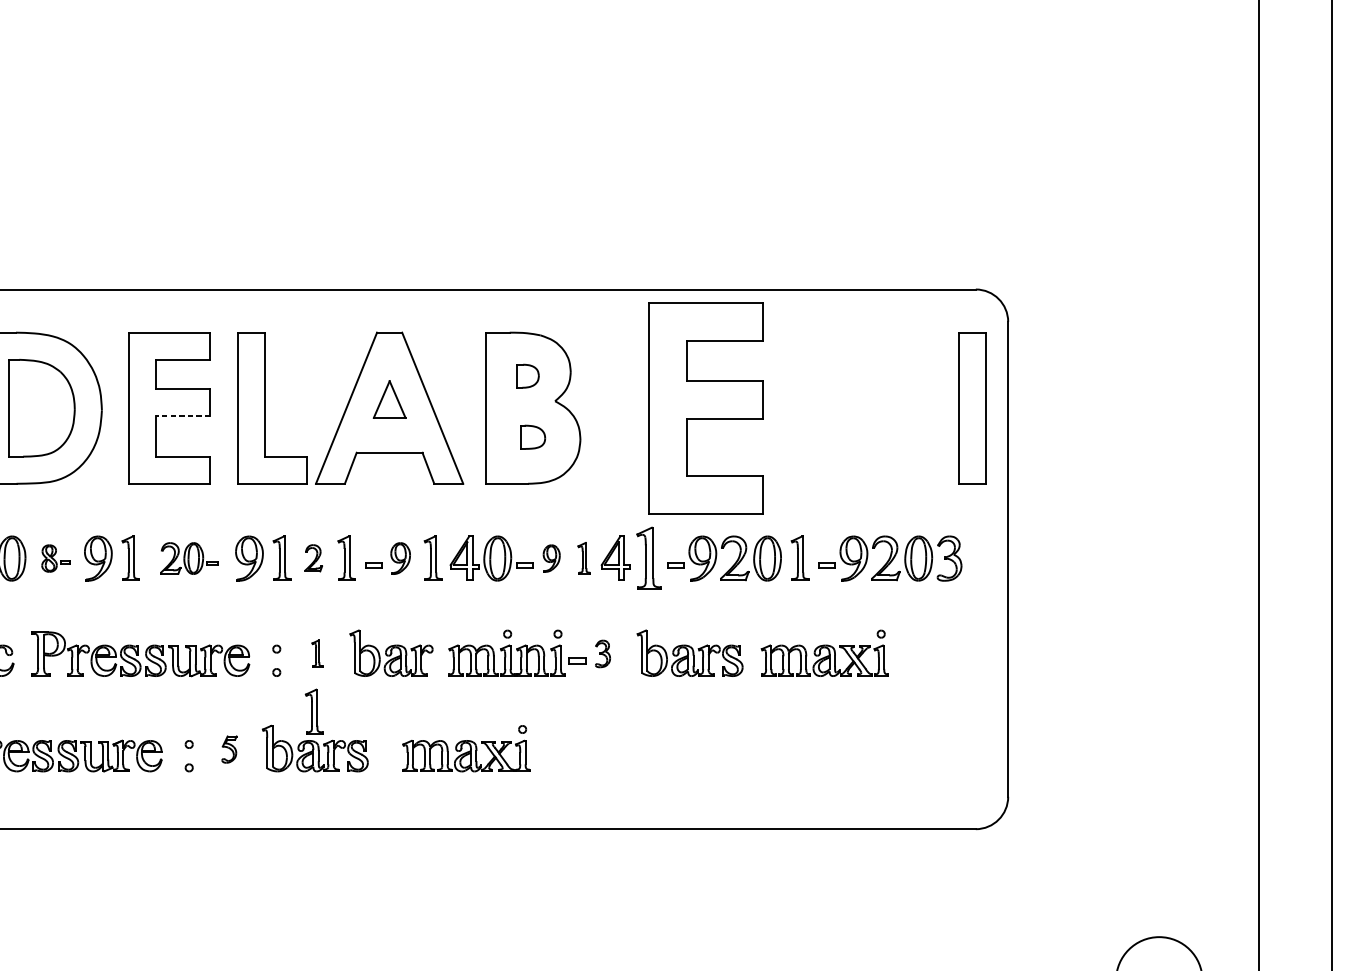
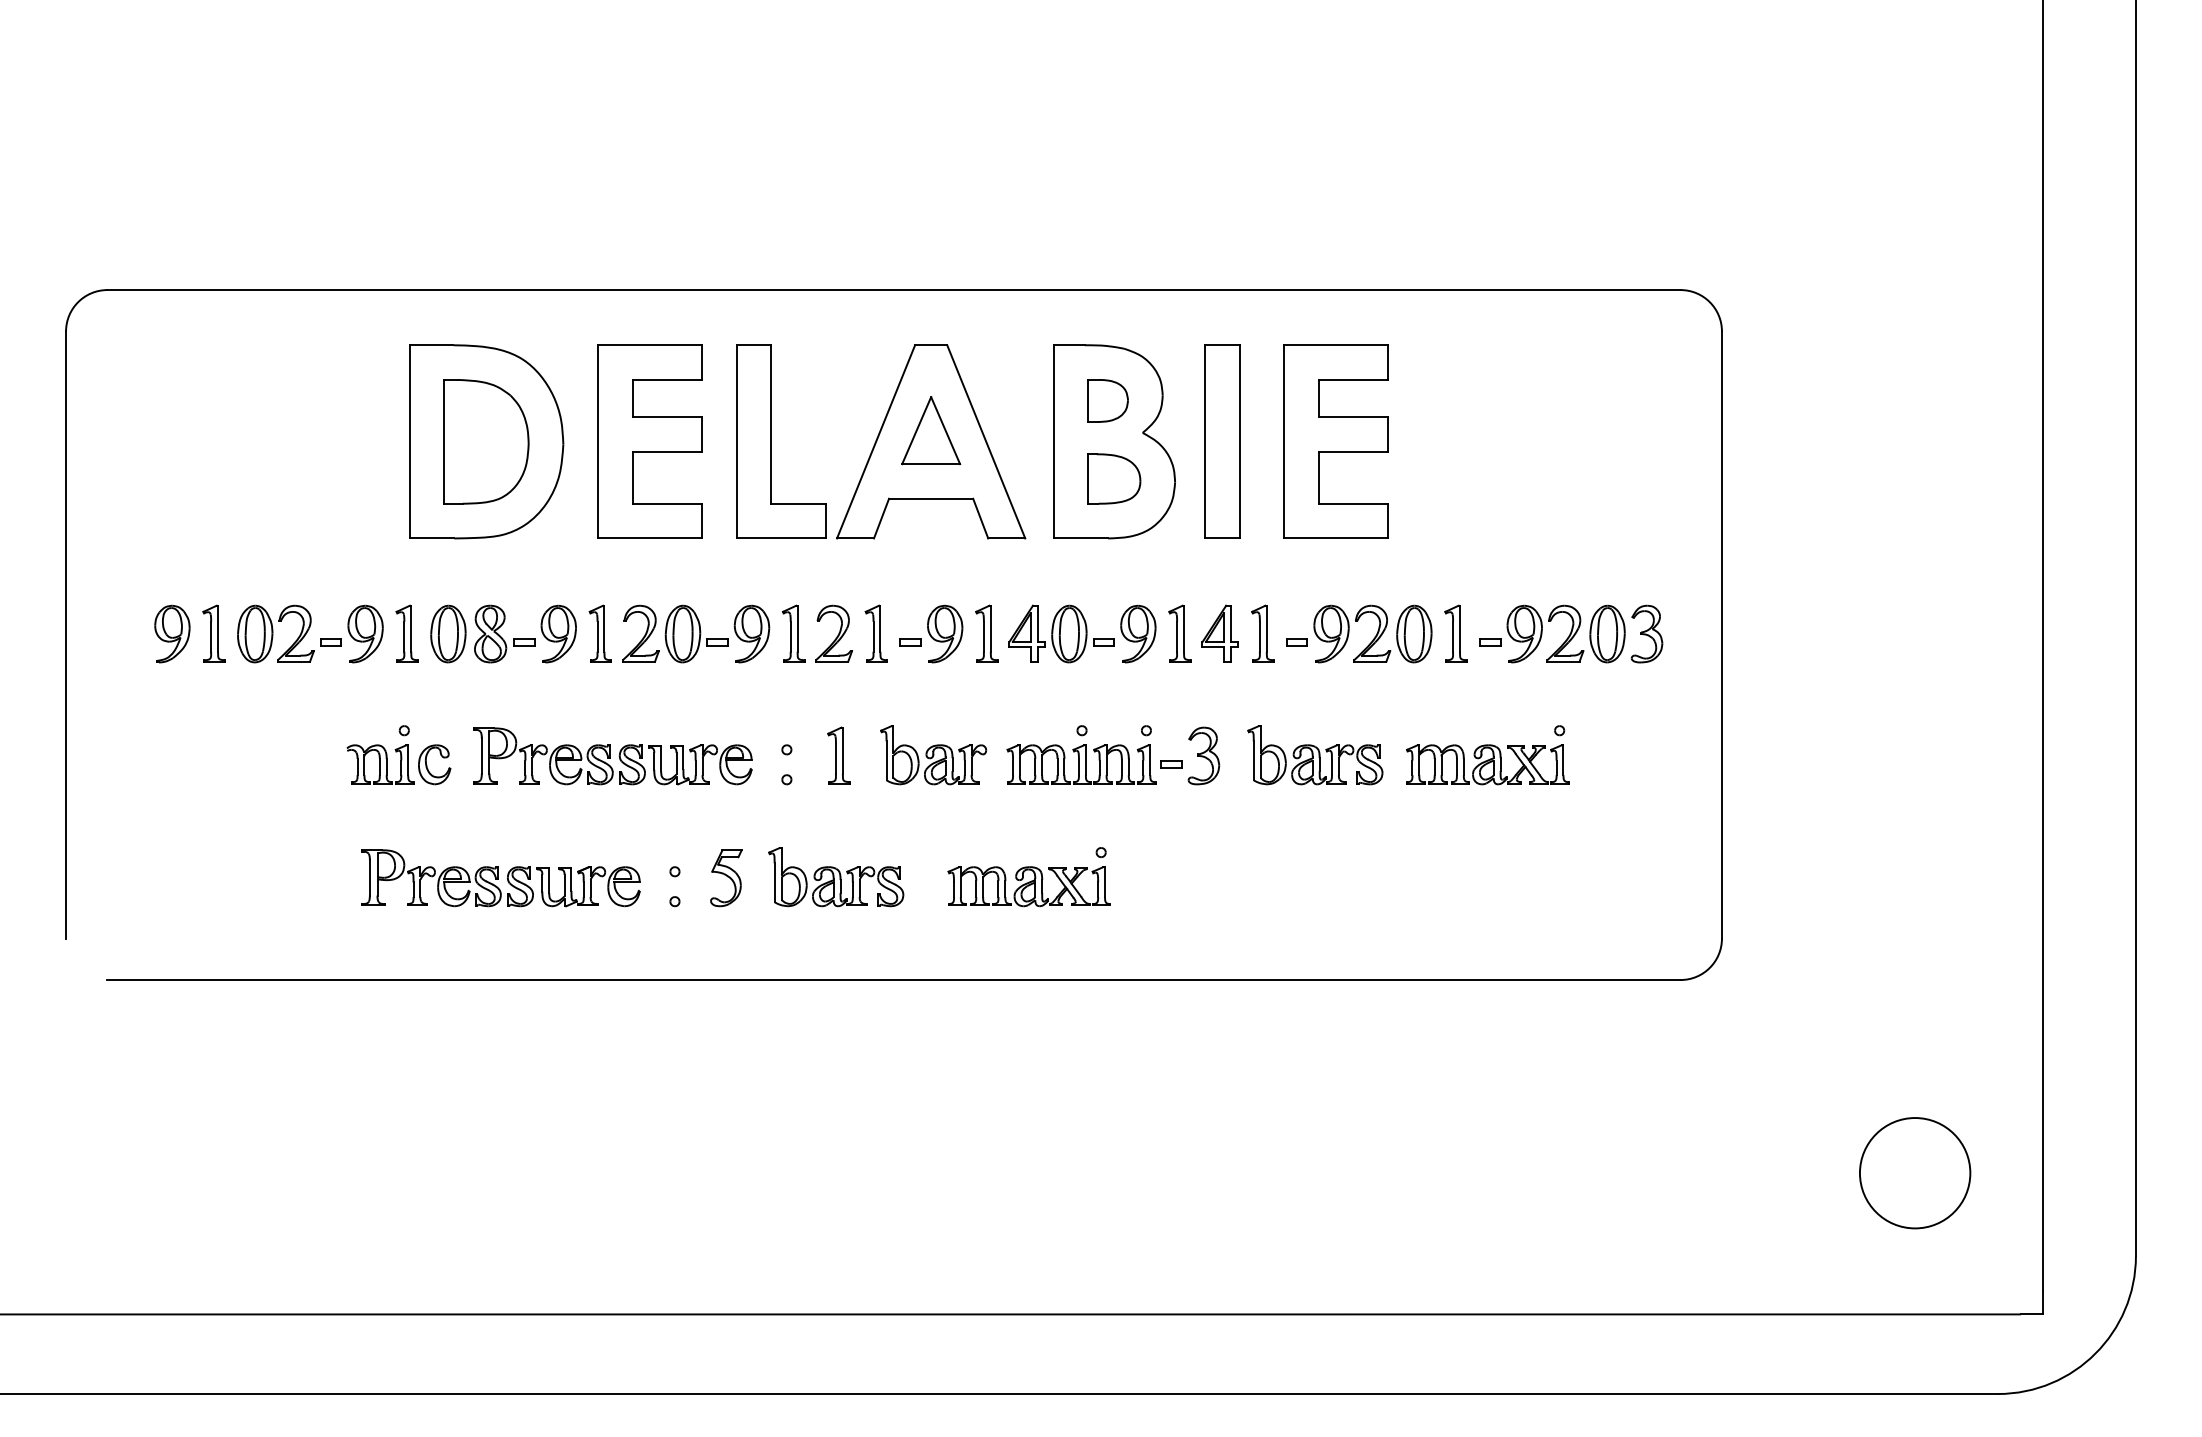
part: (527, 375) -> (1107, 400), size x1.43
part: (389, 399) -> (931, 430), size x1.43
part: (705, 407) -> (1335, 441), size x0.71
part: (972, 407) -> (1222, 441), moved
line: (183, 415) -> (667, 451), dashed -> solid
part: (533, 436) -> (1114, 478), size x1.67
part: (55, 558) -> (504, 633), size x1.67
part: (189, 558) -> (675, 633), size x1.43
part: (313, 558) -> (833, 633), size x1.67
part: (400, 558) -> (945, 633), size x1.43
part: (551, 558) -> (1138, 633), size x1.67
part: (583, 558) -> (1179, 633), size x1.43
part: (648, 558) -> (1262, 633), size x0.71
part: (317, 653) -> (838, 755), size x1.67
part: (602, 653) -> (1203, 755), size x1.67
part: (314, 711) -> (834, 829), removed
part: (229, 749) -> (726, 878), size x1.67

